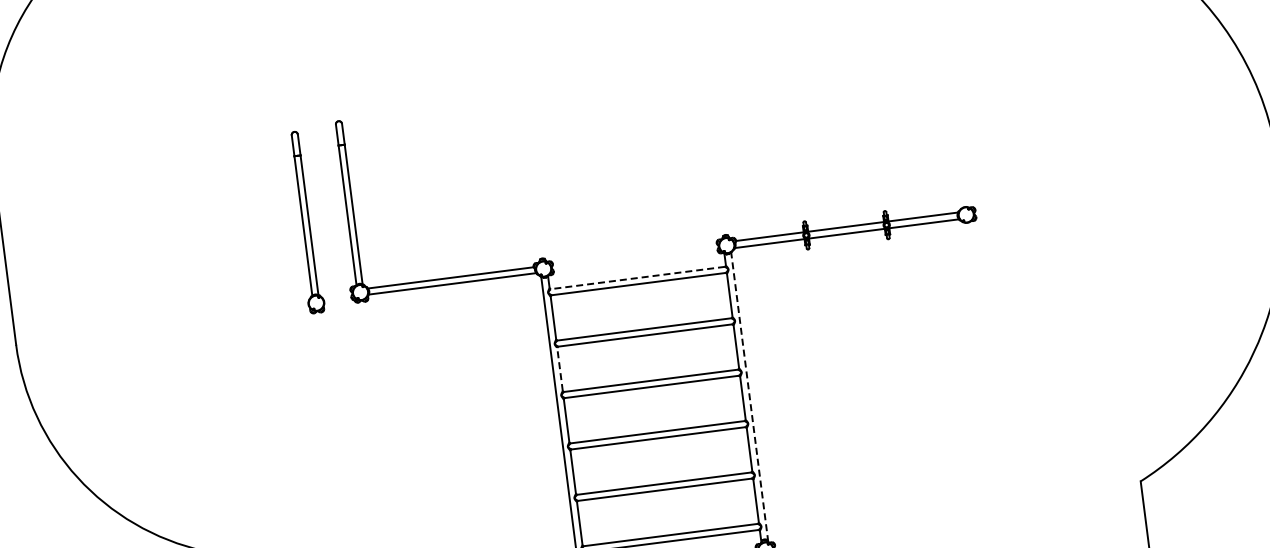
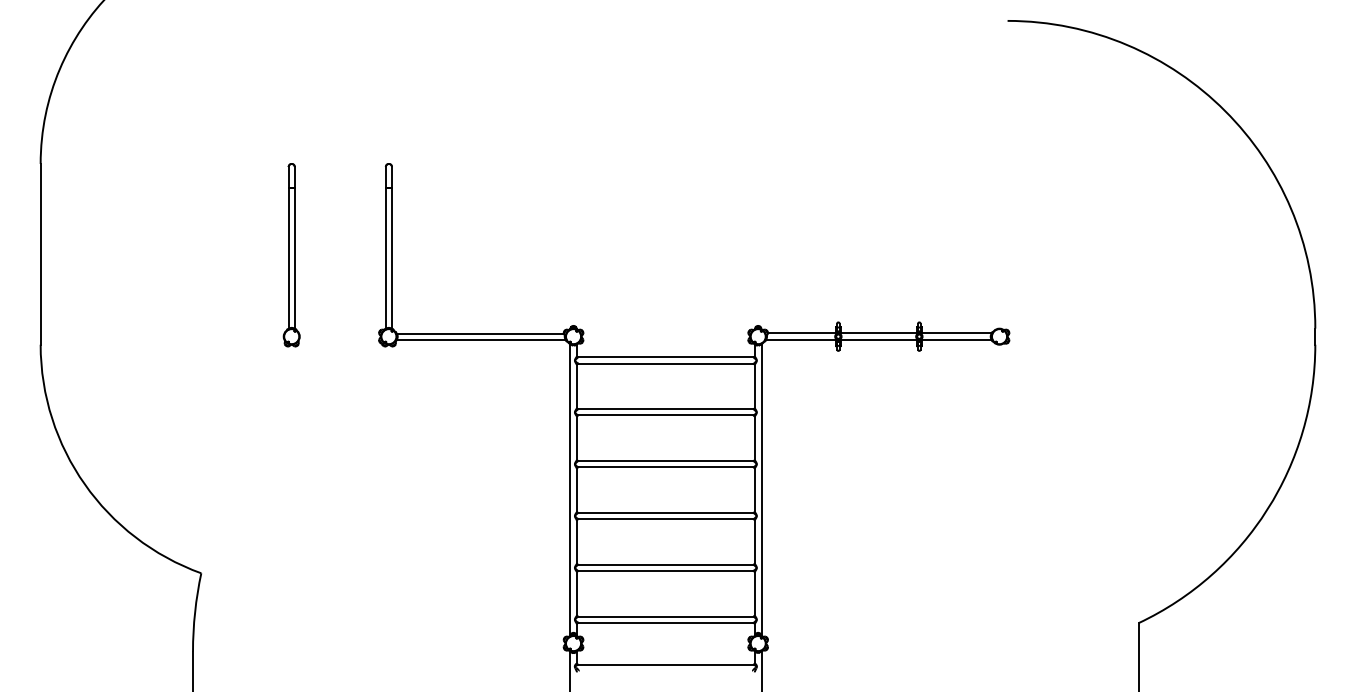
part: (305, 222) -> (291, 255), moved
line: (637, 278) -> (665, 357), dashed -> solid
line: (560, 369) -> (577, 438), dashed -> solid
line: (749, 397) -> (761, 490), dashed -> solid

